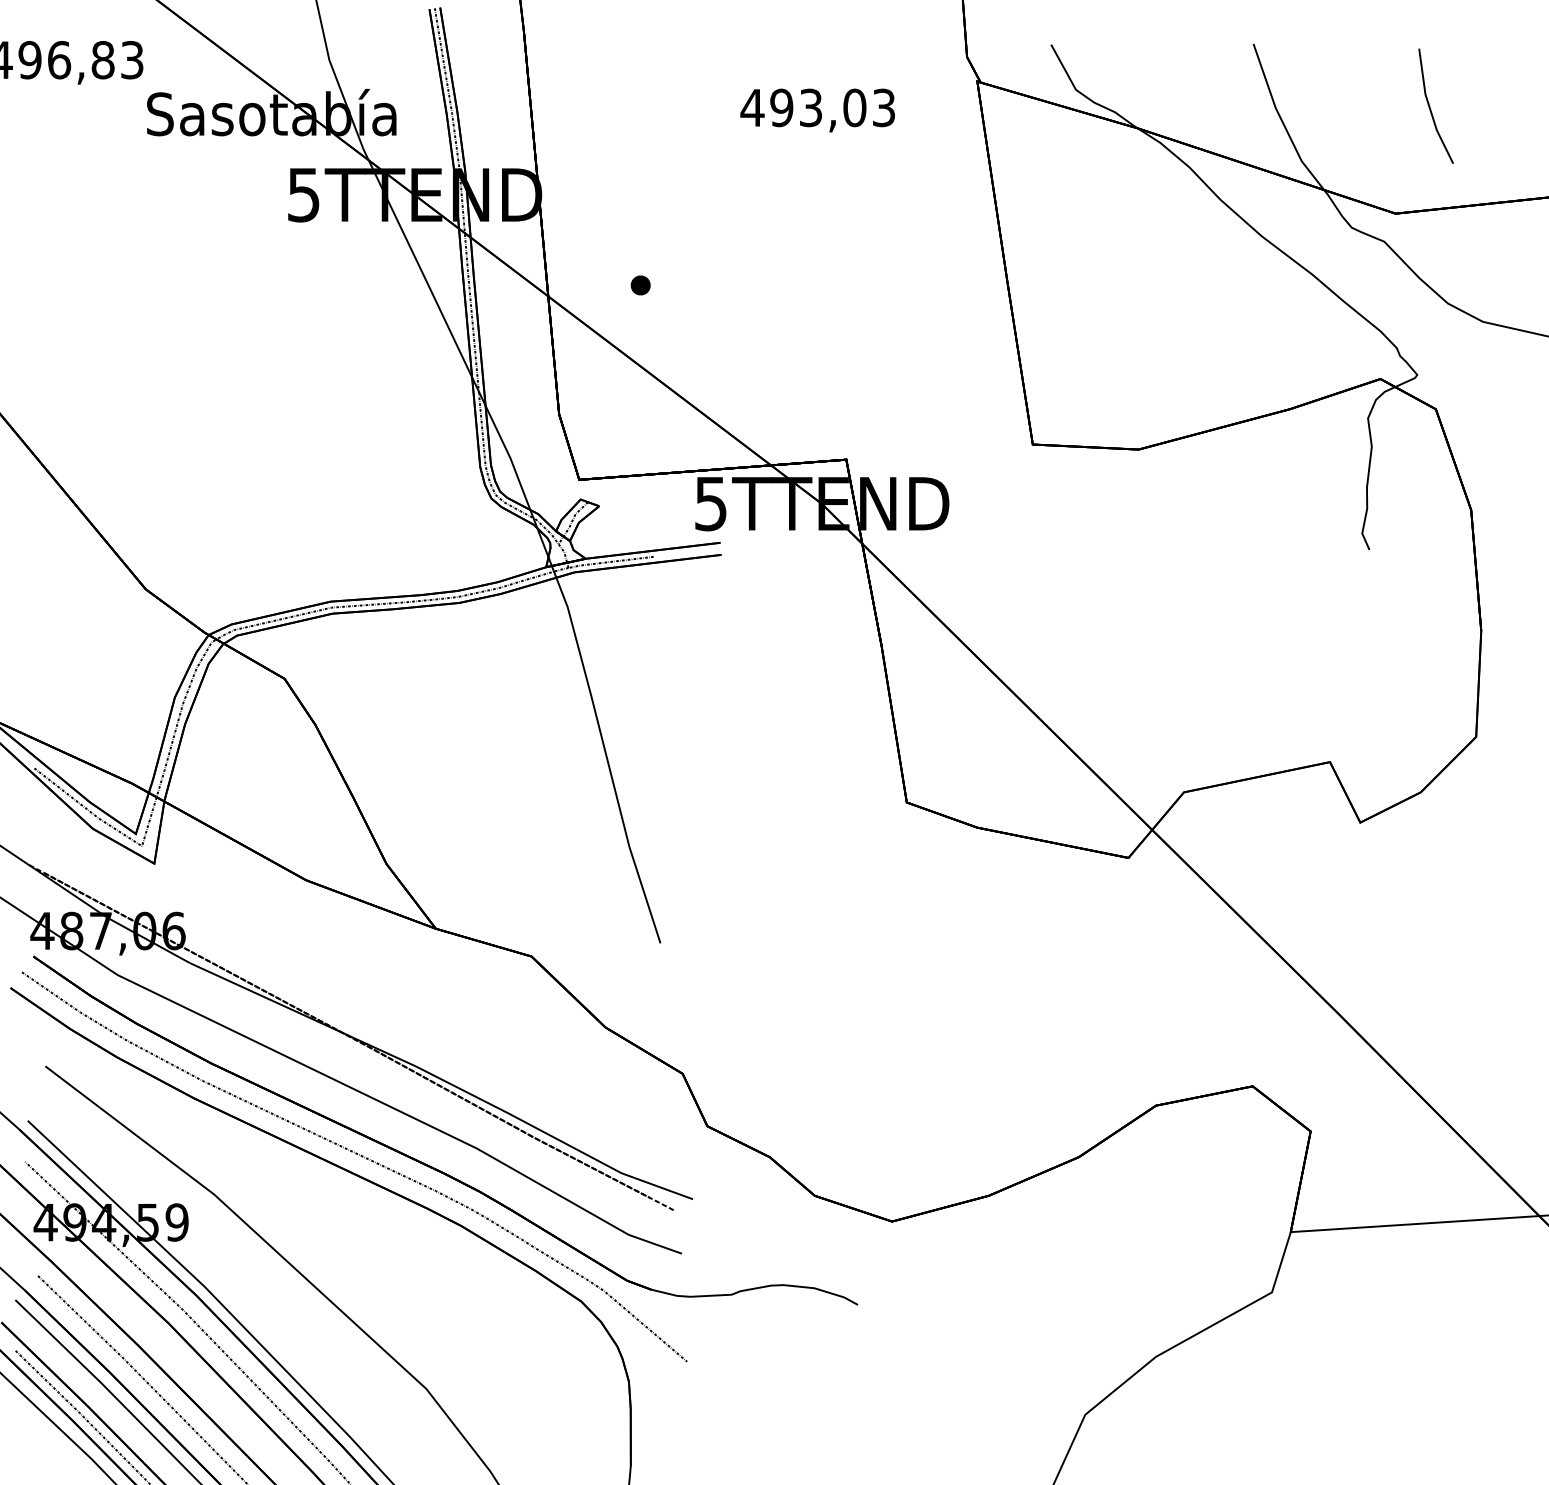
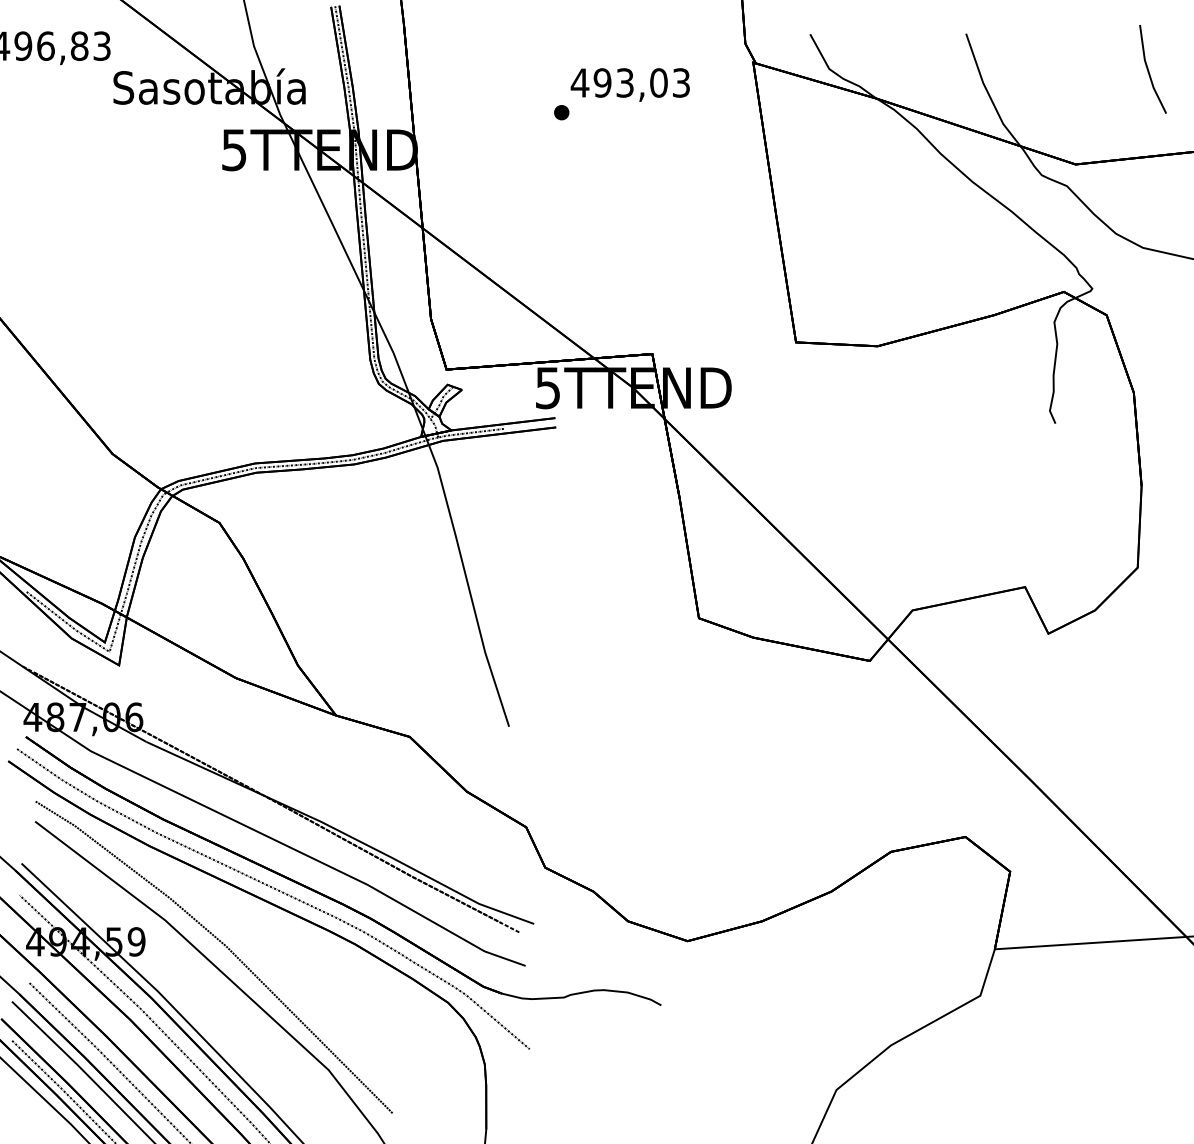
part: (1435, 105) -> (1152, 68), moved
part: (640, 285) -> (561, 112), moved
curve: (290, 1227) -> (224, 945), added

